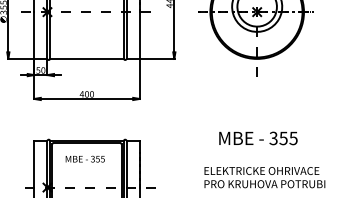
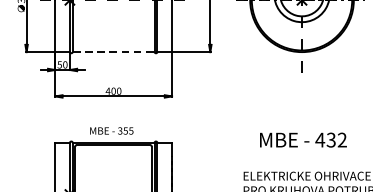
line: (87, 58) -> (114, 51), solid -> dashed
text: (283, 138) -> (331, 140), 355 -> 432
text: (84, 158) -> (110, 130), moved

